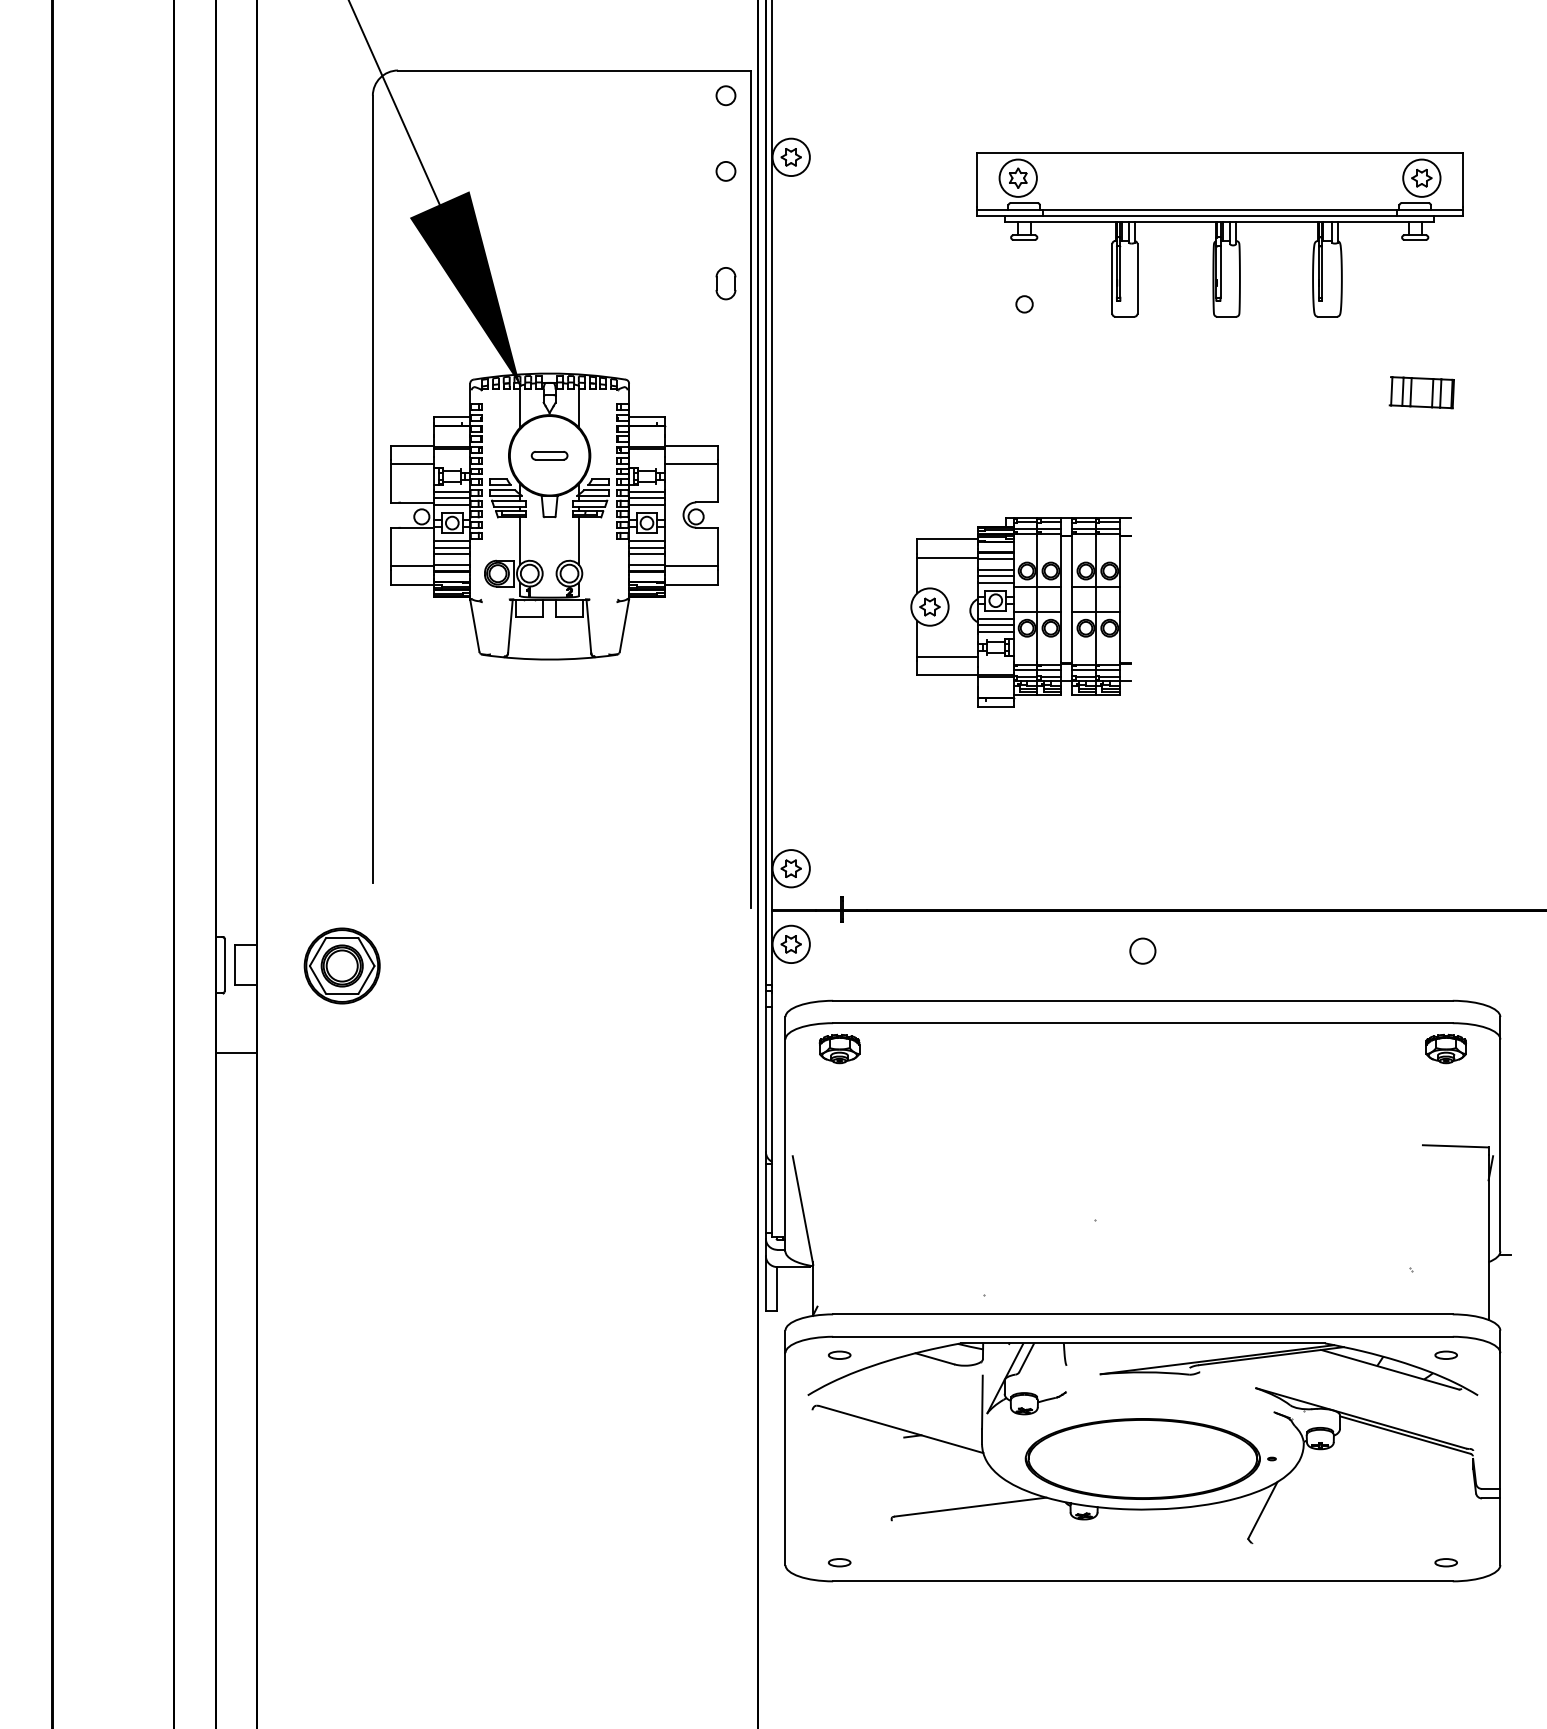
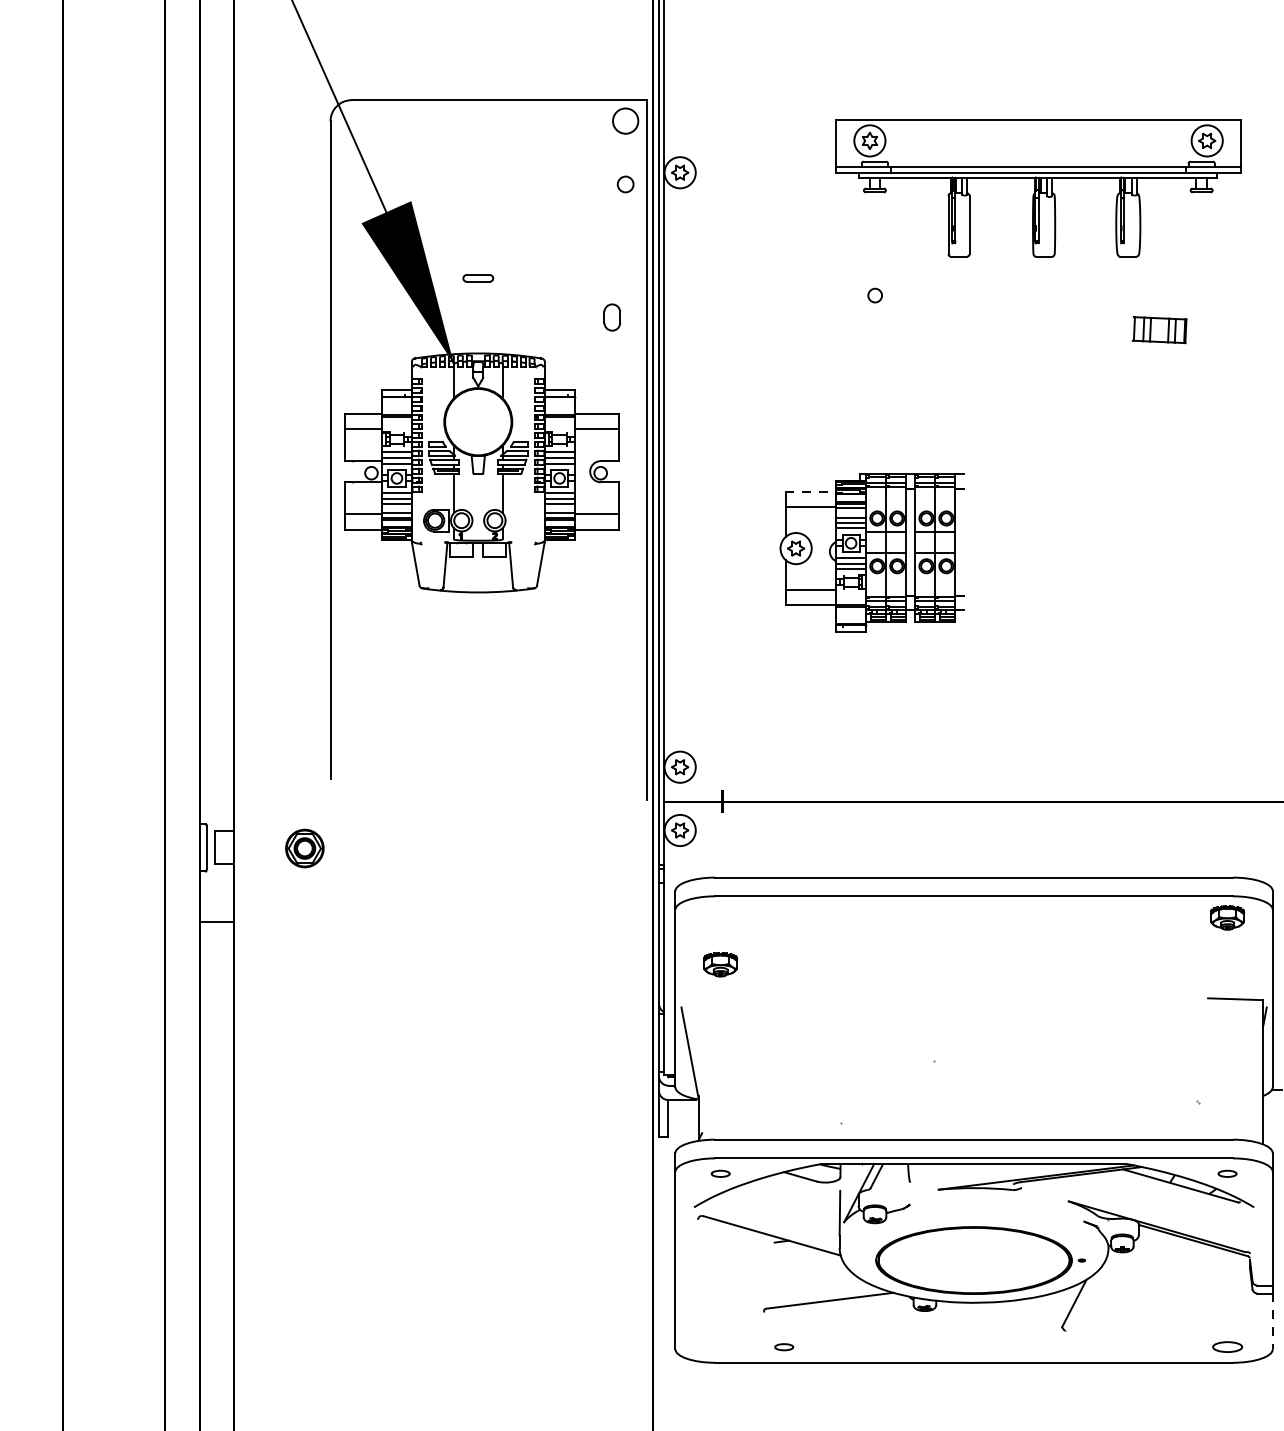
circle: (725, 95) -> (625, 121), size x1.6
part: (1219, 234) -> (1038, 187), moved
part: (725, 283) -> (611, 317), moved
part: (1421, 392) -> (1159, 329), moved
part: (549, 455) -> (478, 278), moved
line: (948, 538) -> (811, 491), solid -> dashed
circle: (1142, 950) -> (973, 835), removed
part: (341, 965) -> (304, 848), size x0.6
part: (839, 1048) -> (720, 964), moved
line: (1500, 1532) -> (1272, 1321), solid -> dashed
part: (839, 1562) -> (784, 1347), moved
part: (1445, 1562) -> (1226, 1347), size x1.6

